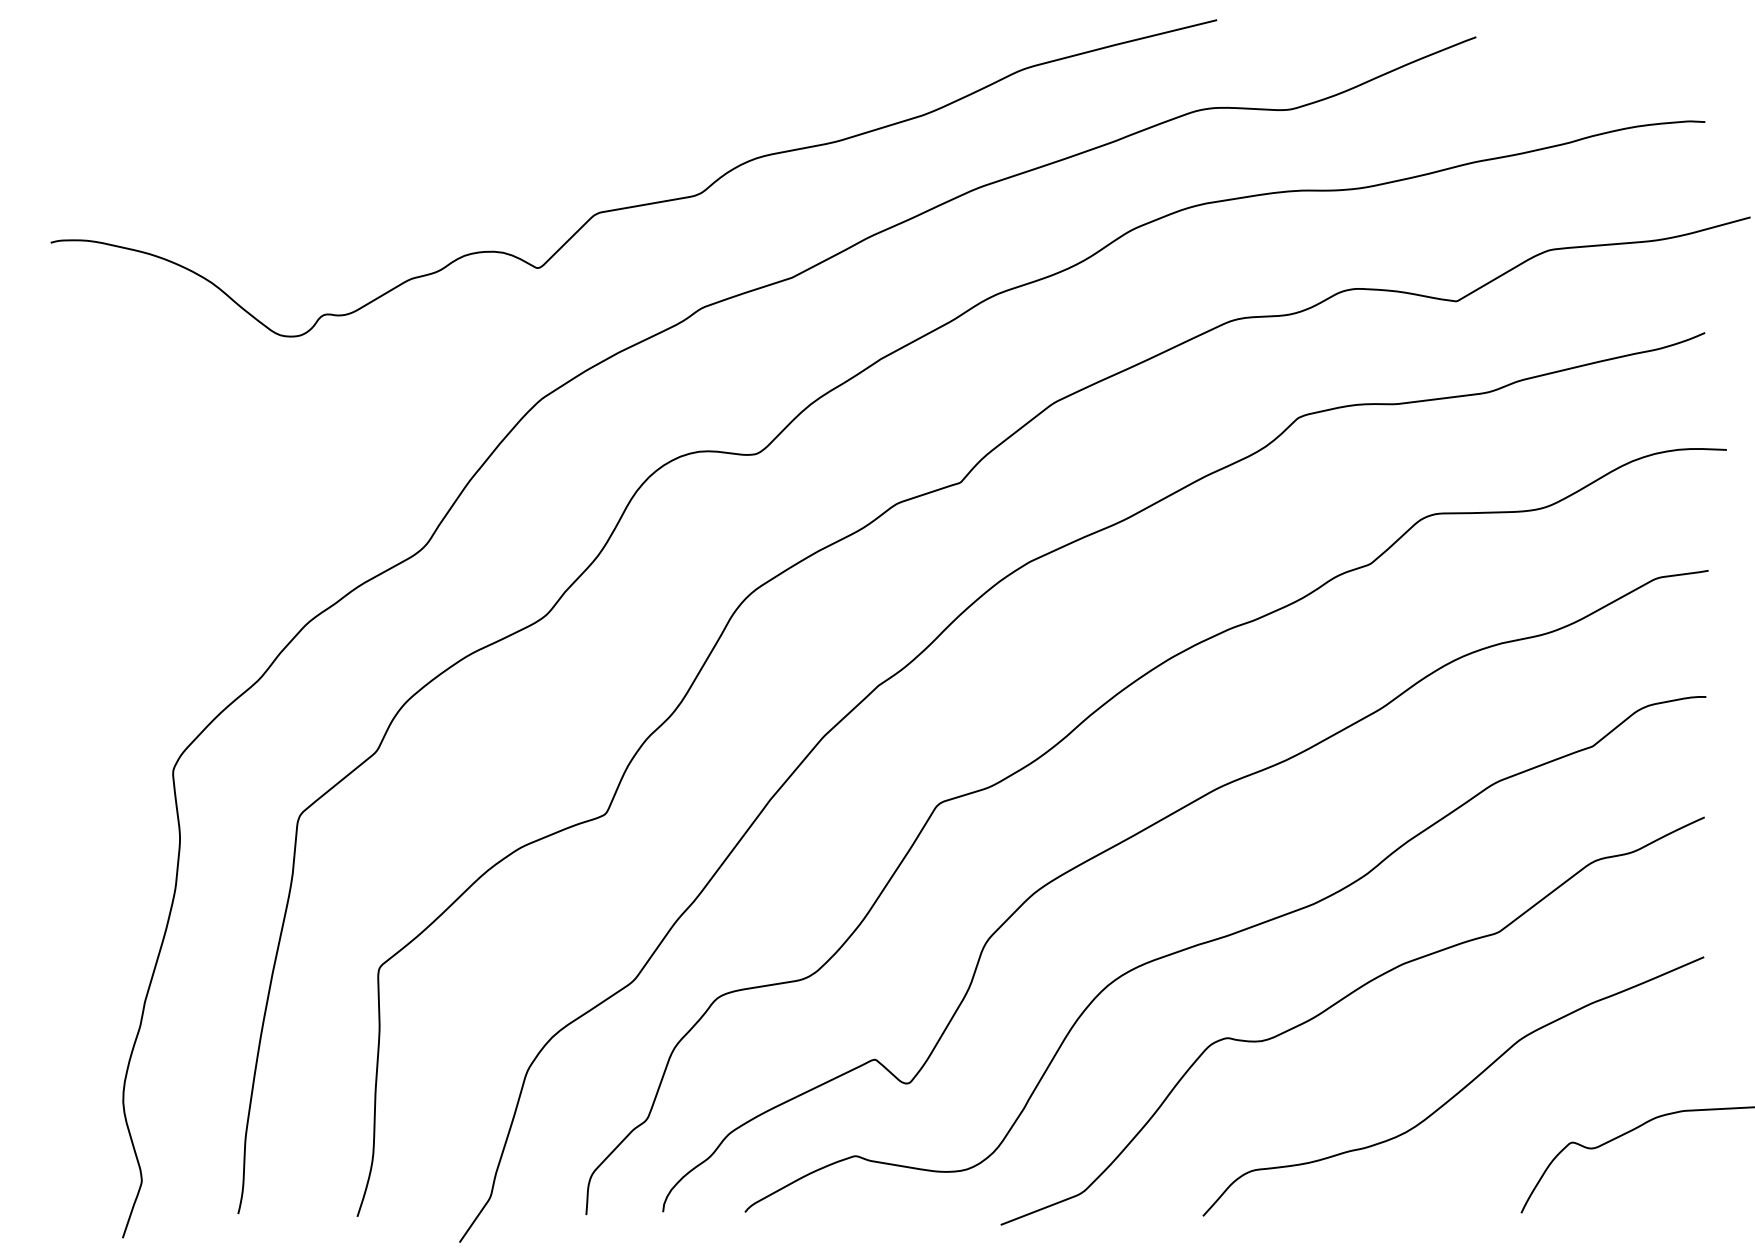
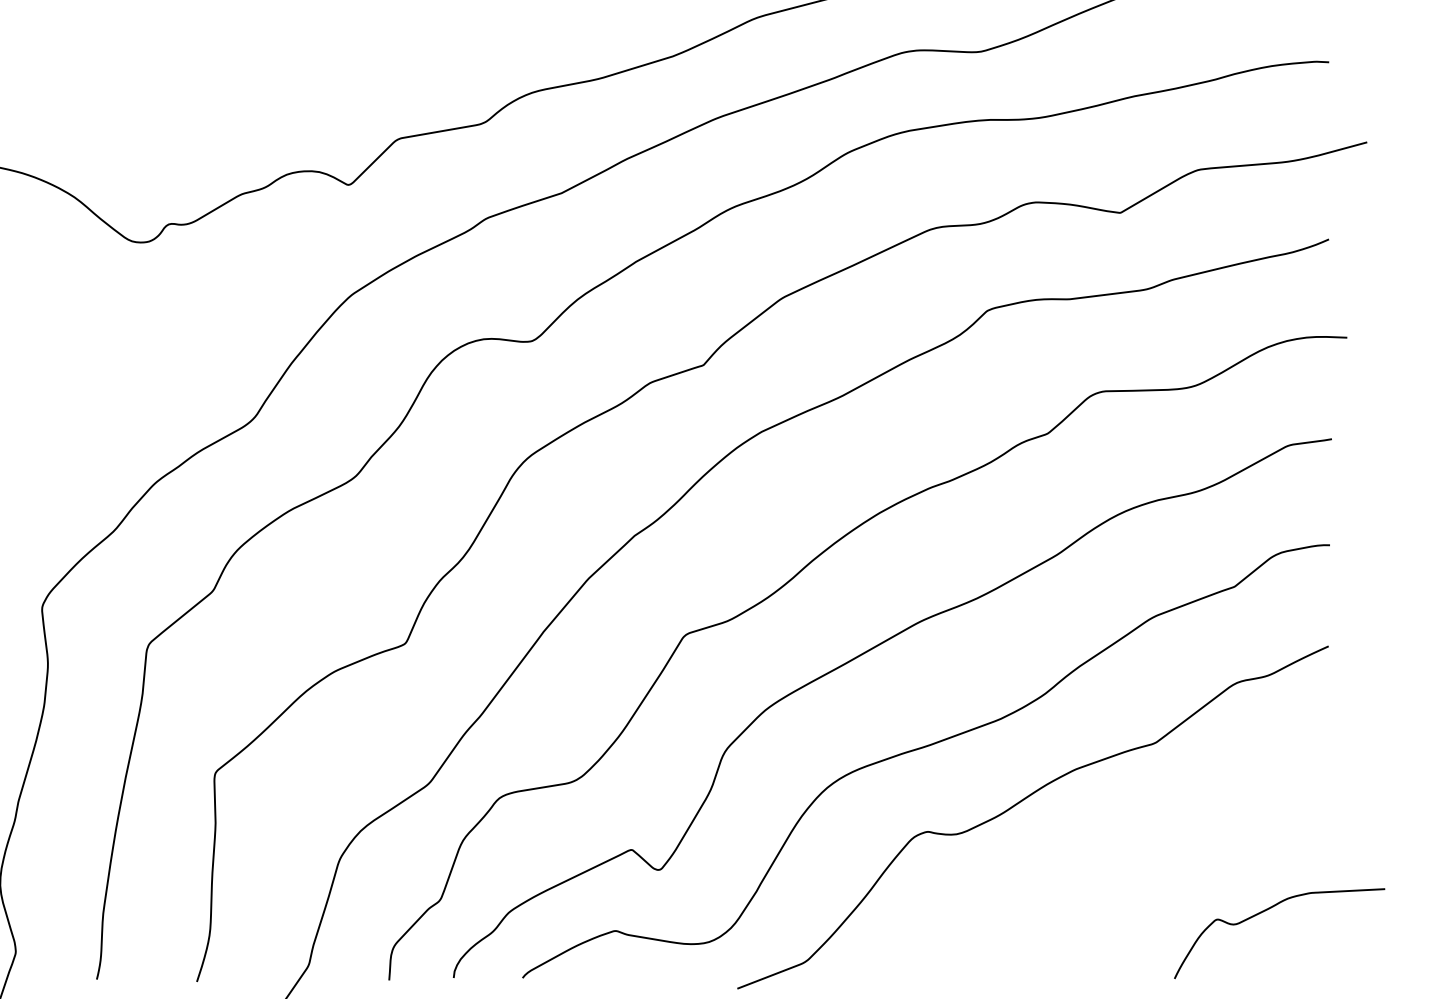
curve: (1458, 1091) -> (1121, 876), removed

